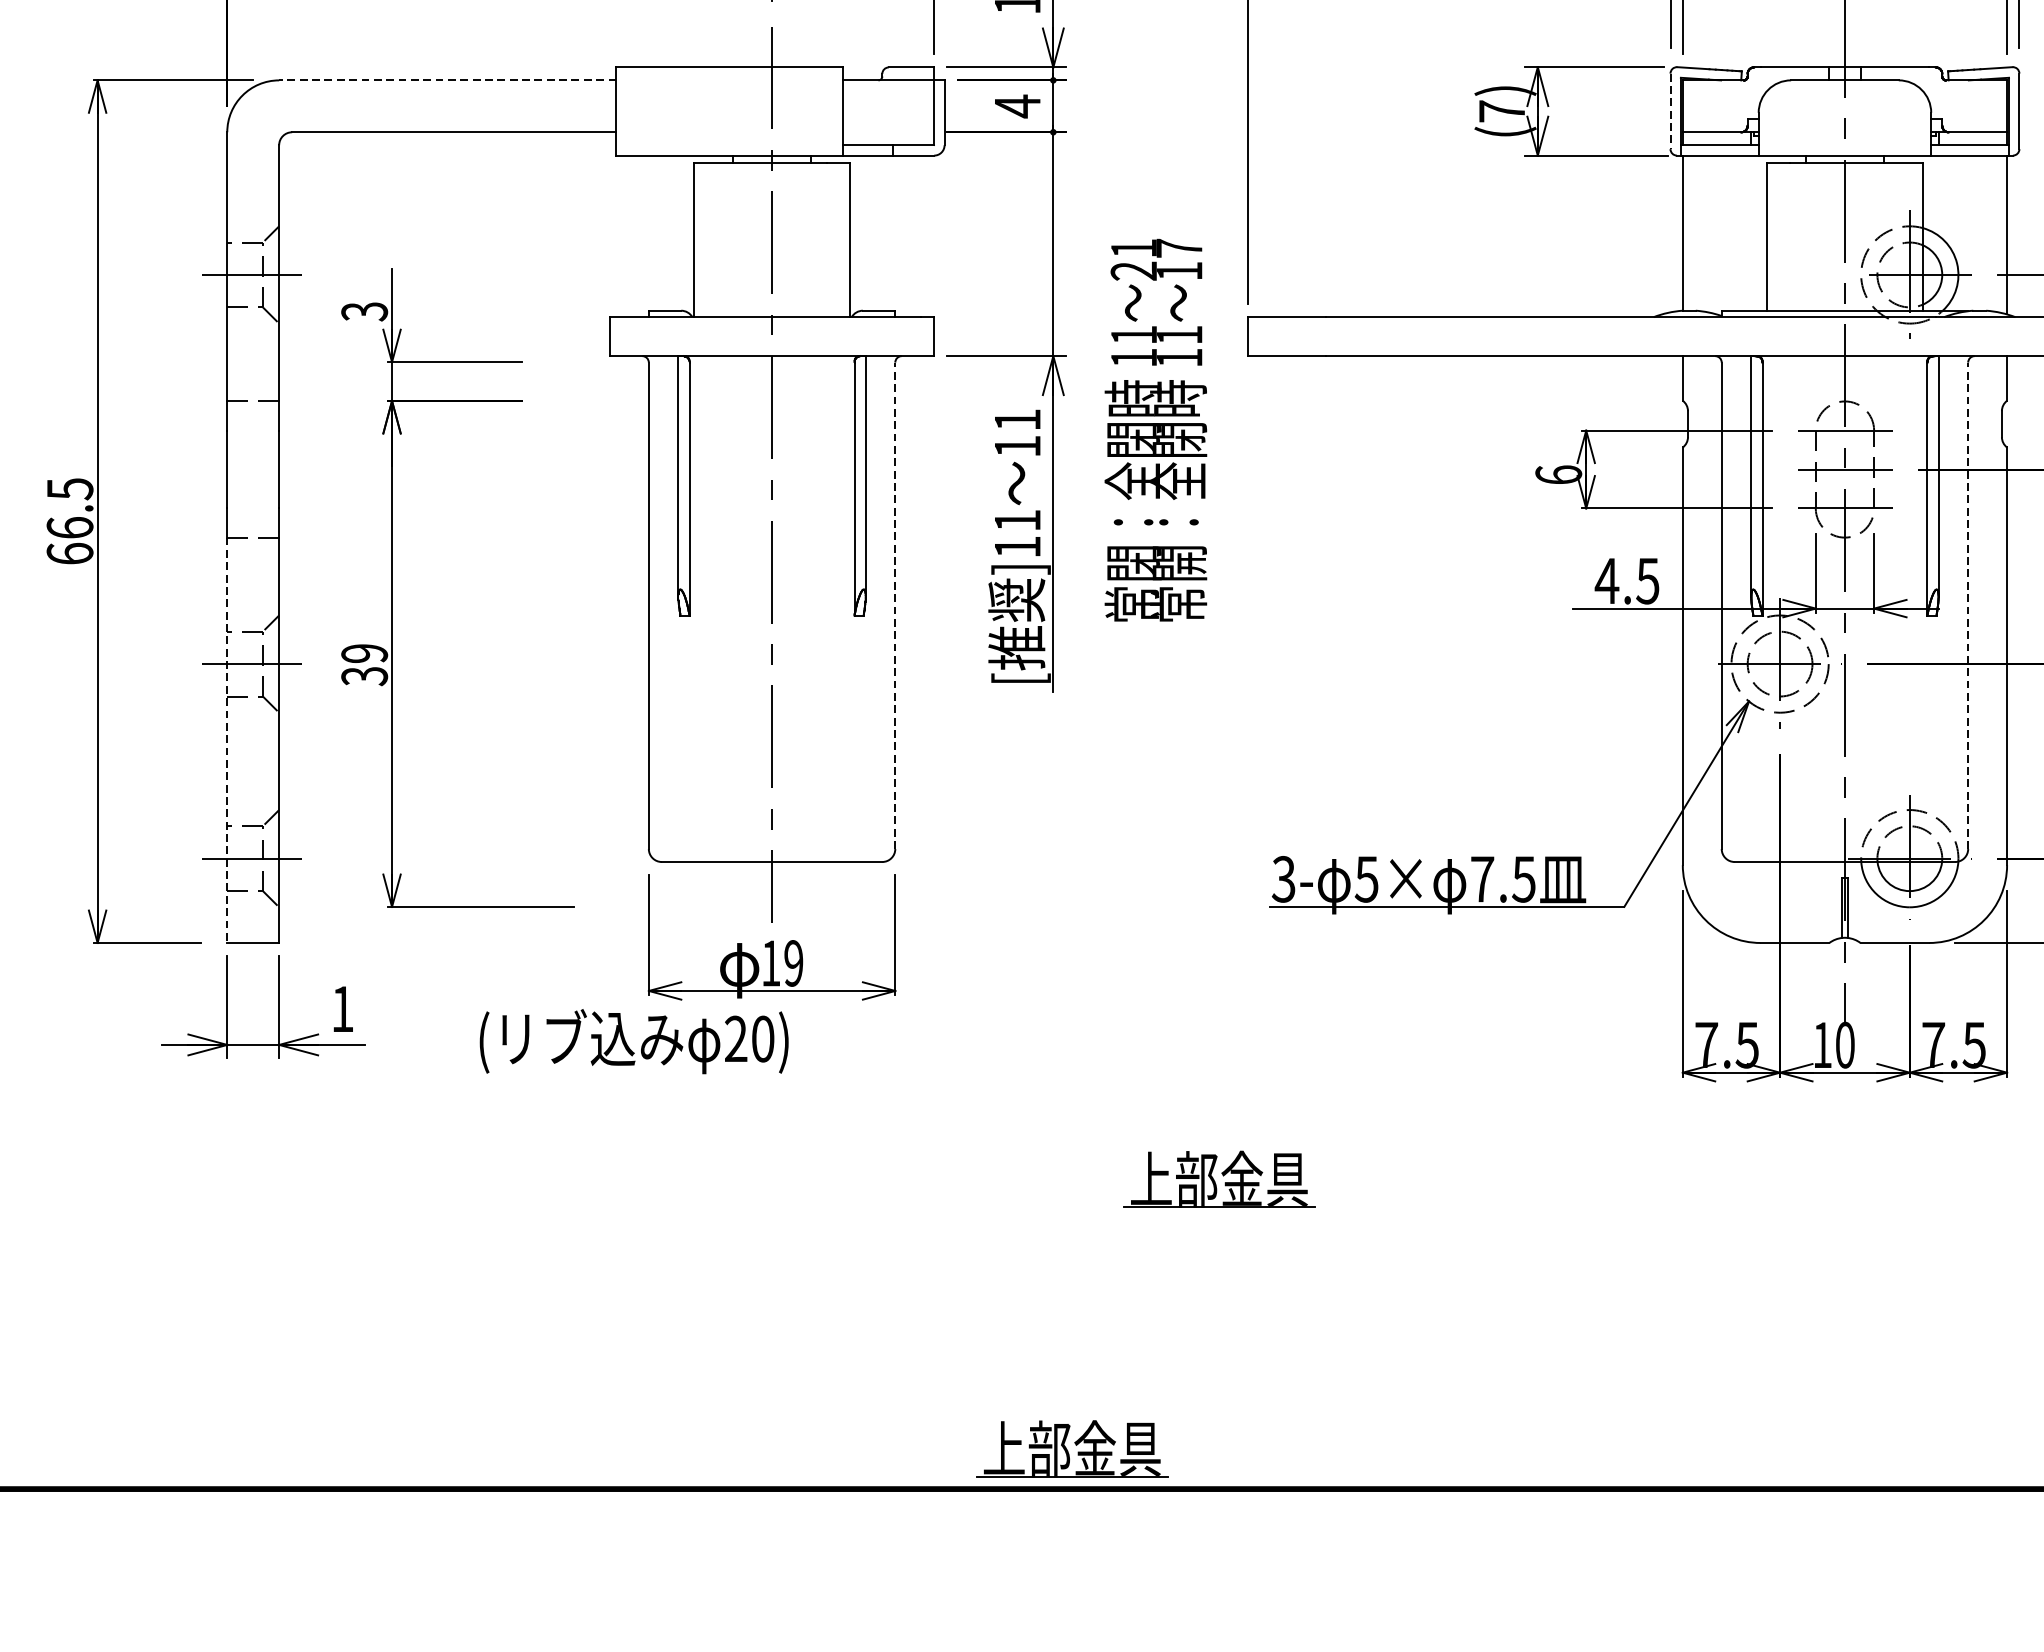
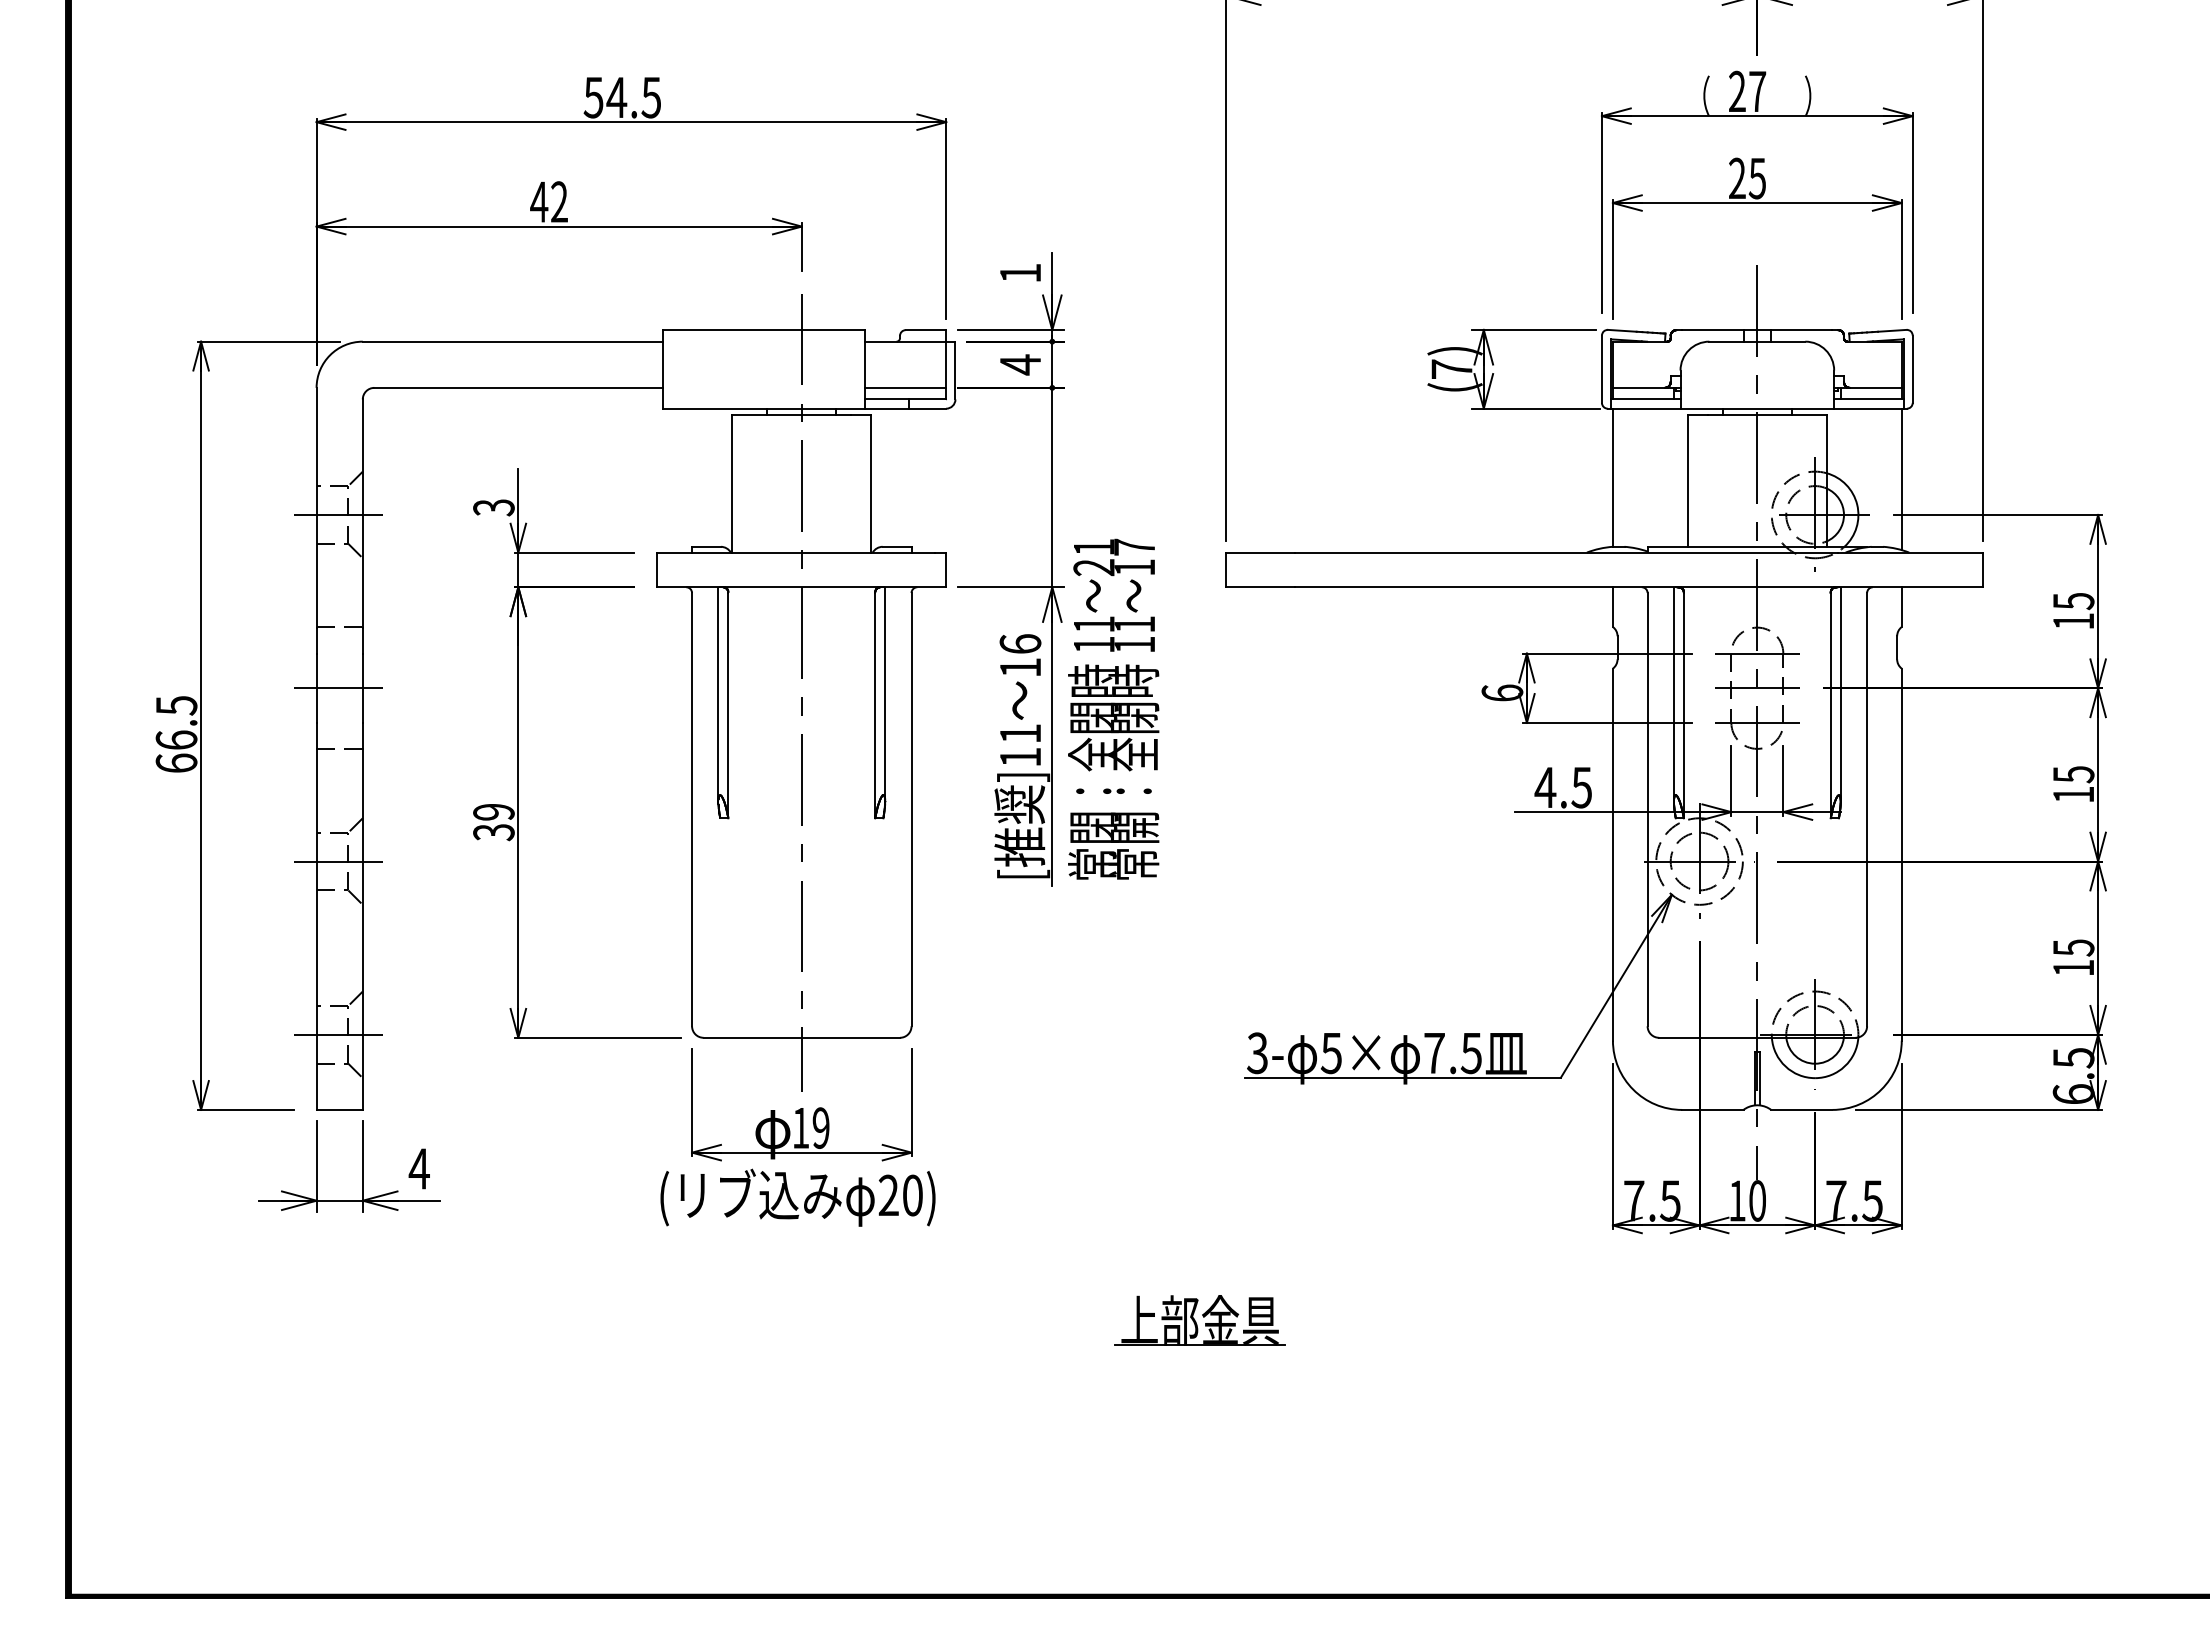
line: (447, 80) -> (512, 341), dashed -> solid
line: (1669, 111) -> (1601, 369), dashed -> solid
line: (888, 131) -> (905, 387), added
text: (1017, 419) -> (1020, 643), 11 -> 16
text: (1155, 429) -> (1113, 708), moved
line: (251, 469) -> (338, 688), added
part: (392, 587) -> (518, 753), moved
line: (895, 605) -> (911, 809), dashed -> solid
line: (1968, 605) -> (1867, 809), dashed -> solid
line: (227, 740) -> (316, 929), dashed -> solid
text: (341, 1008) -> (418, 1168), 1 -> 4
text: (633, 1041) -> (797, 1197), moved
part: (1071, 1448) -> (1068, 1560), removed

